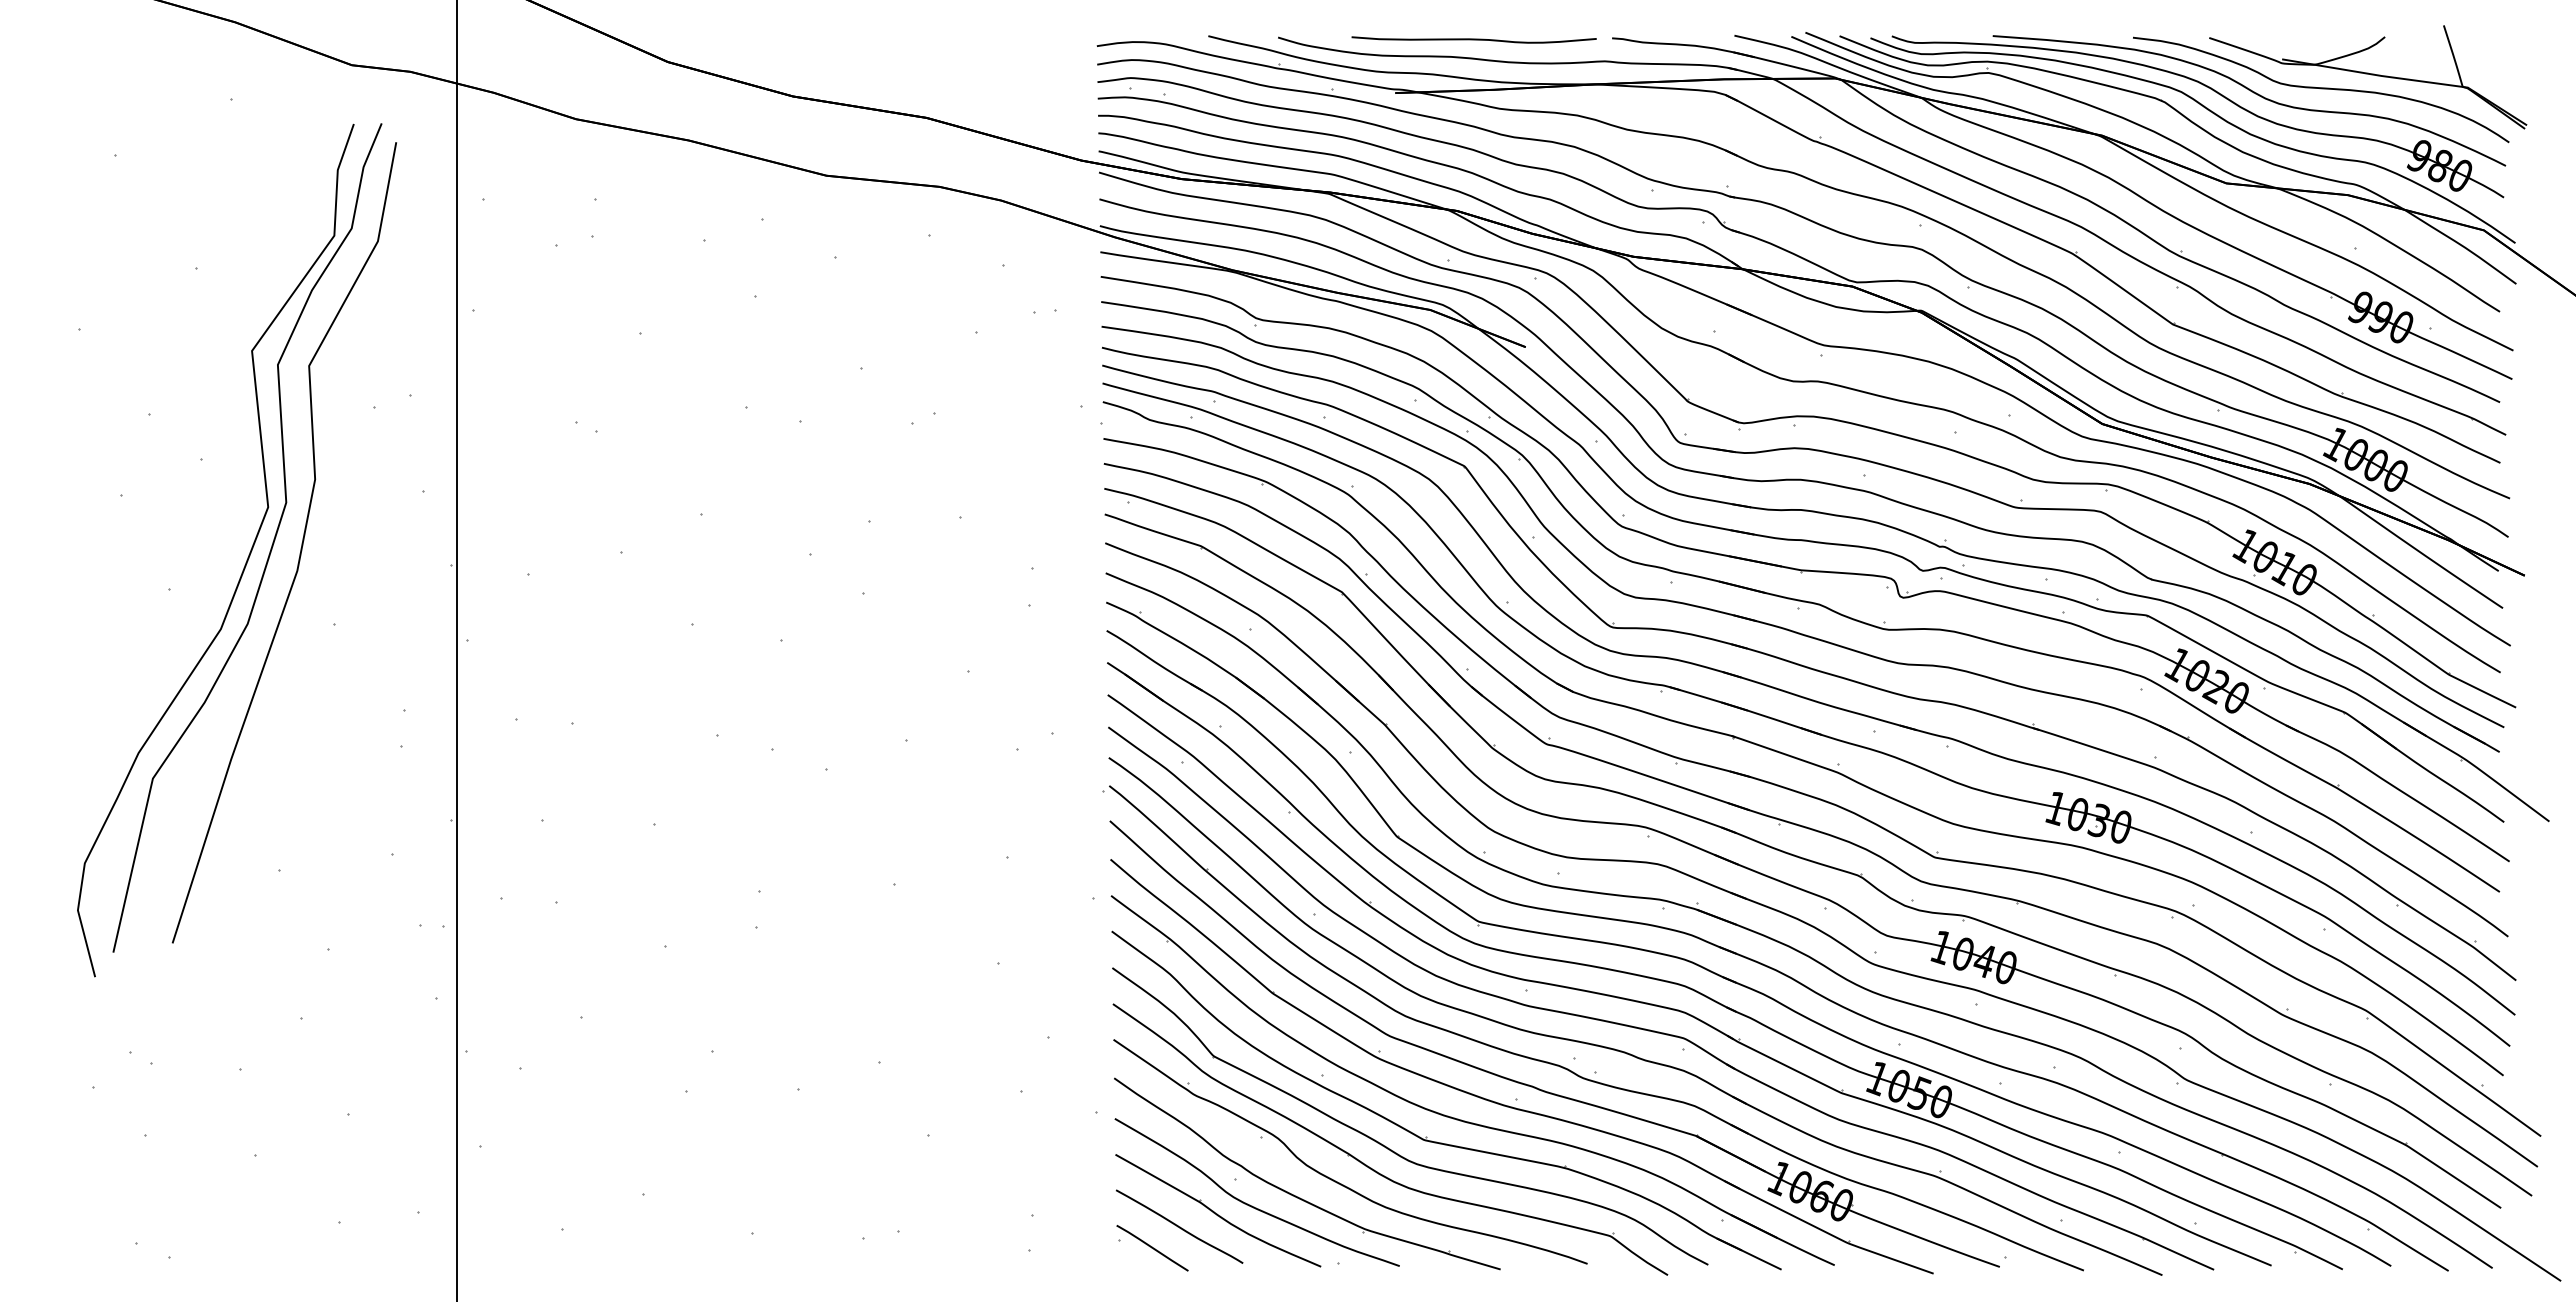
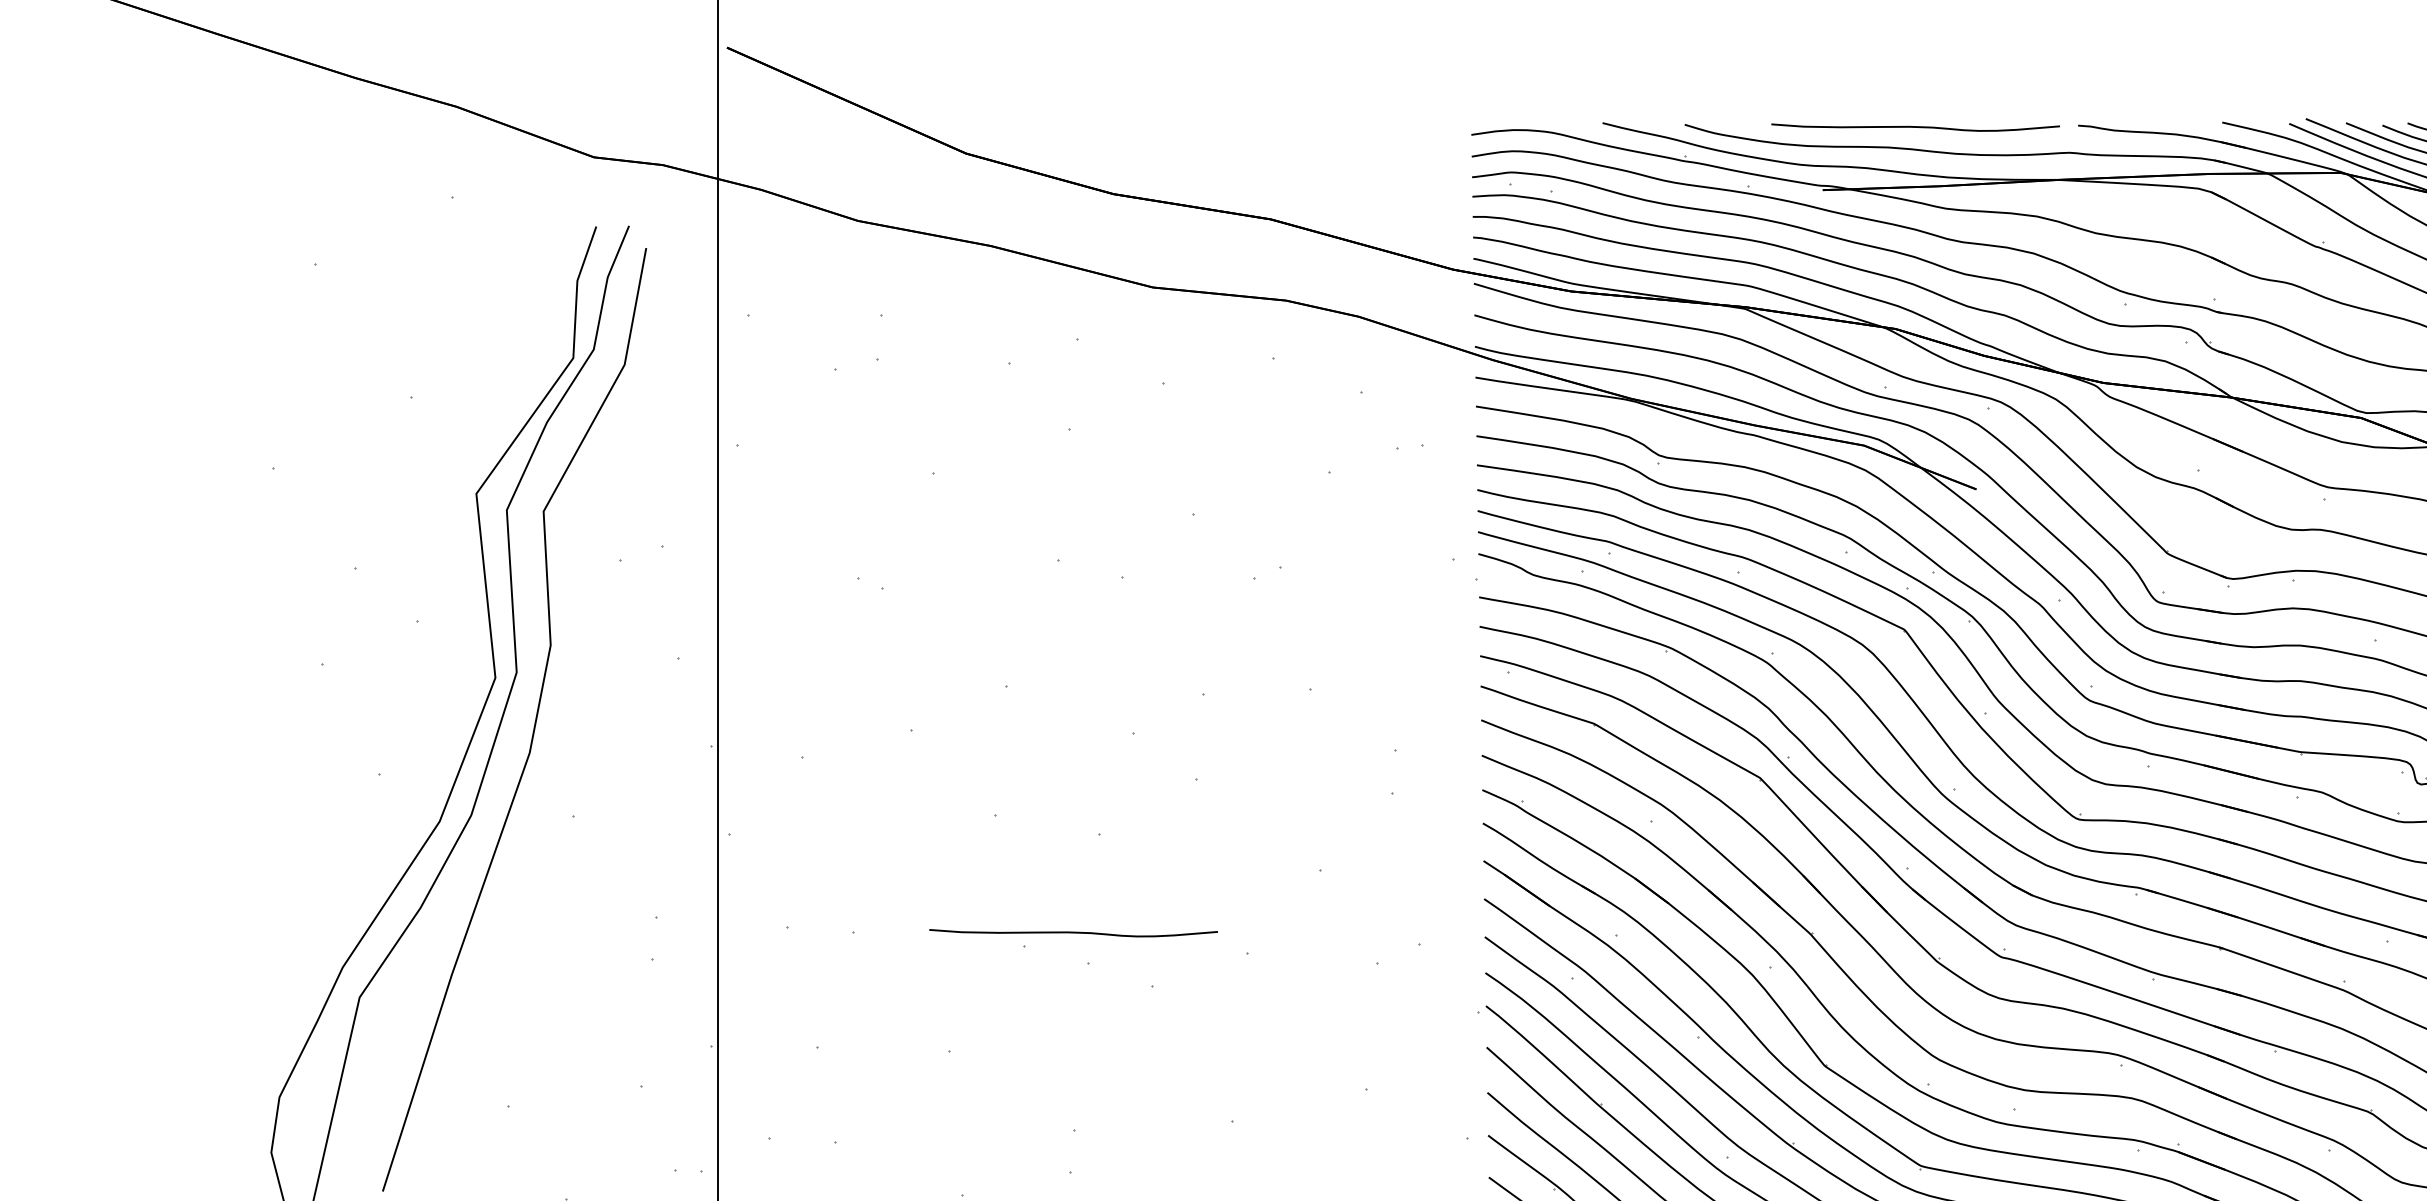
curve: (758, 723) -> (1072, 932), added

